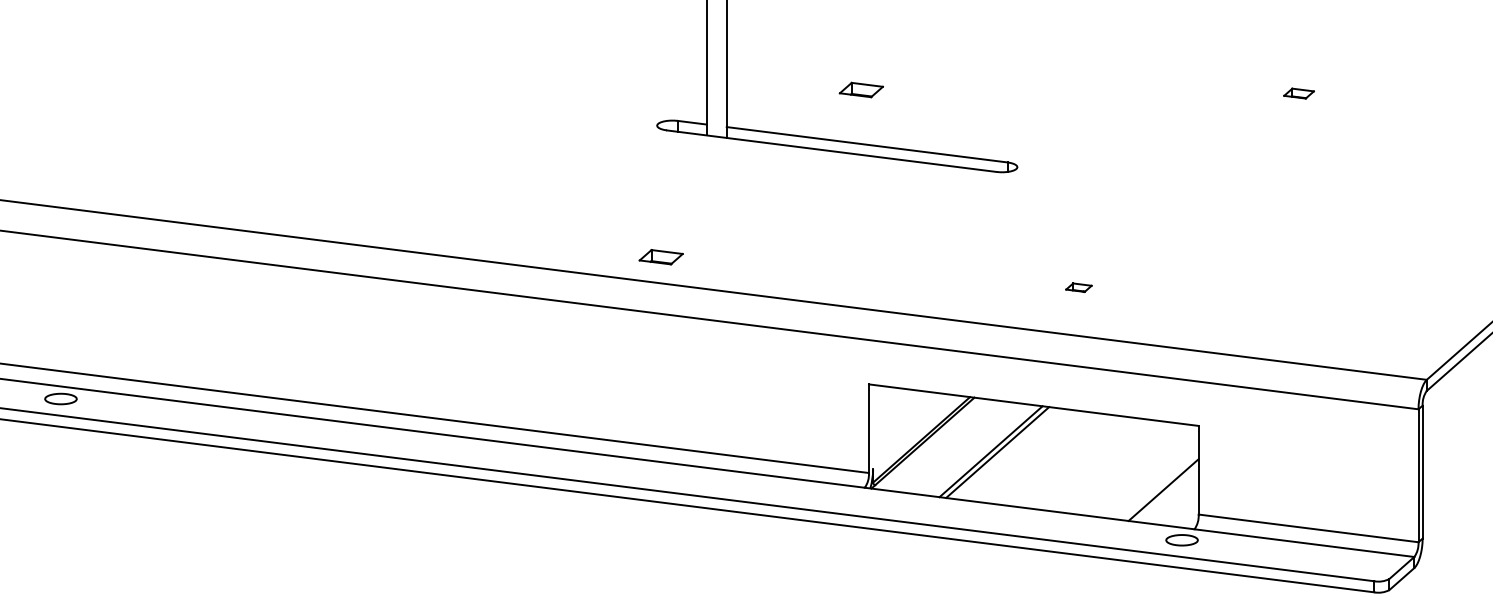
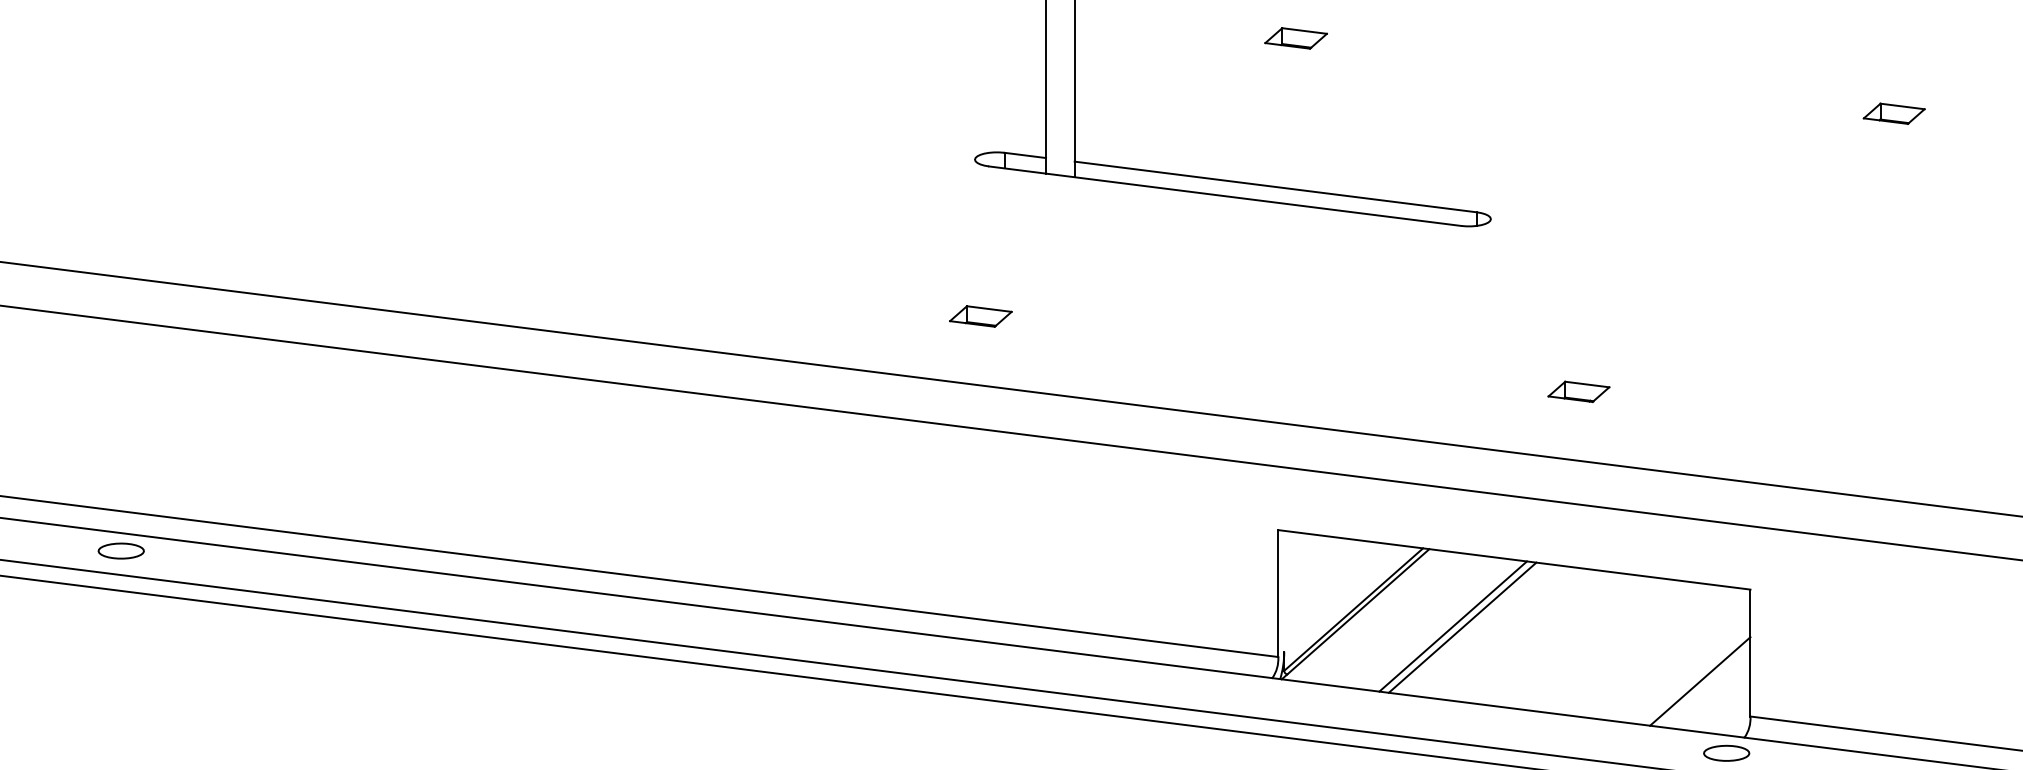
part: (860, 89) -> (1294, 37), moved
part: (1298, 93) -> (1893, 113), size x1.43
part: (660, 257) -> (979, 316), moved
part: (1078, 287) -> (1578, 391), size x1.67

